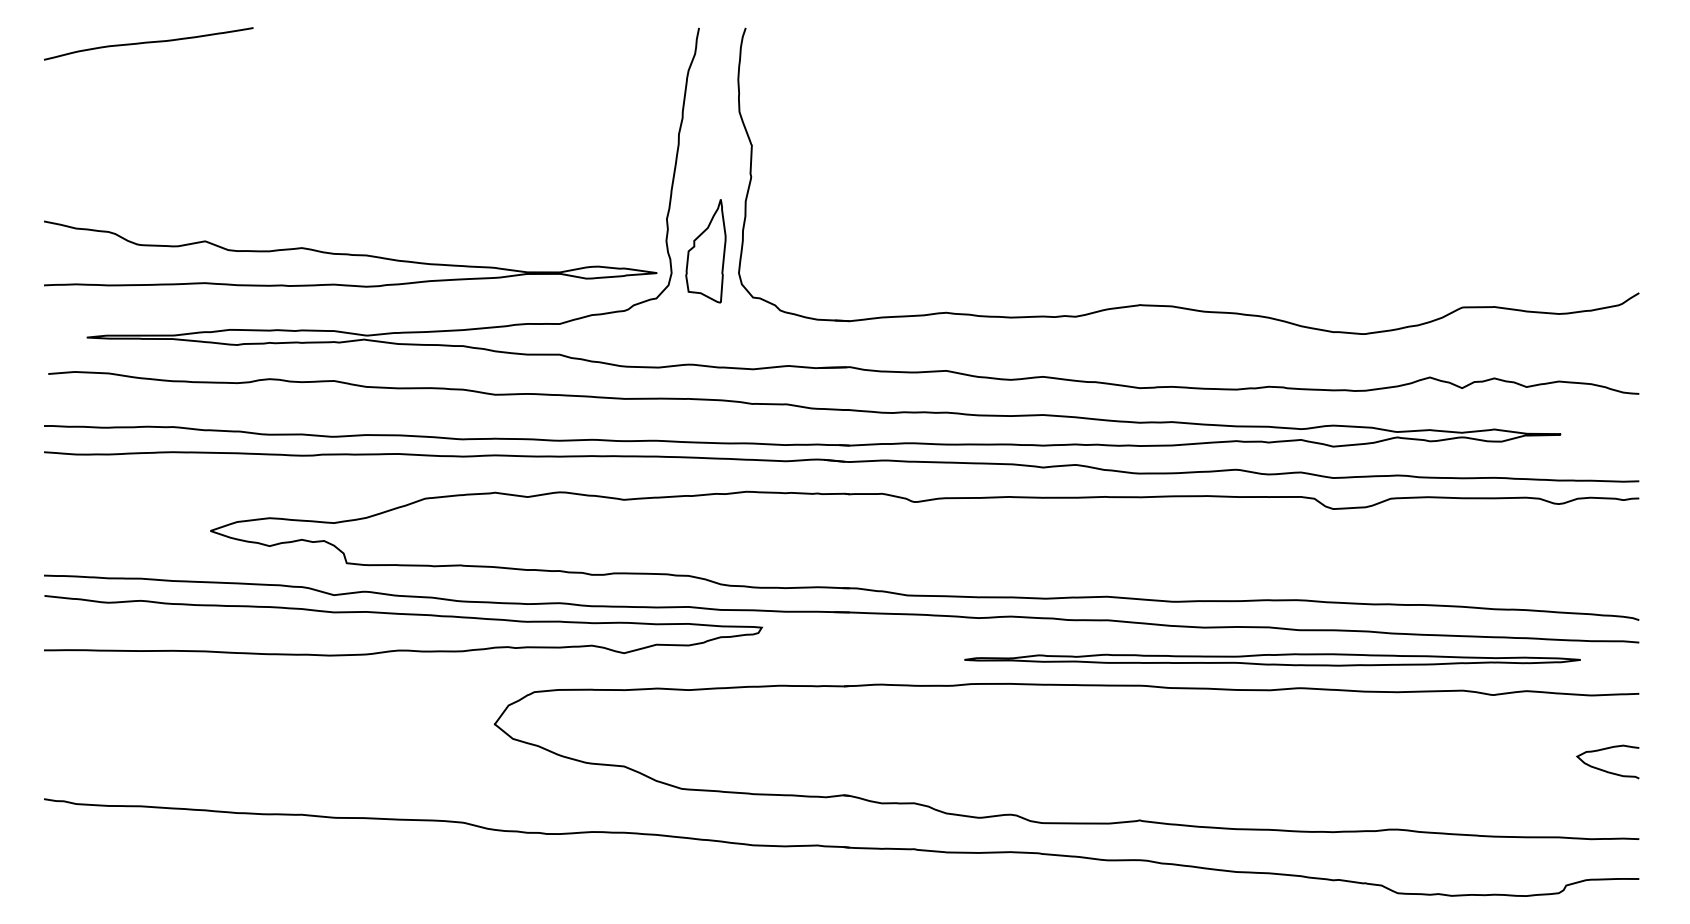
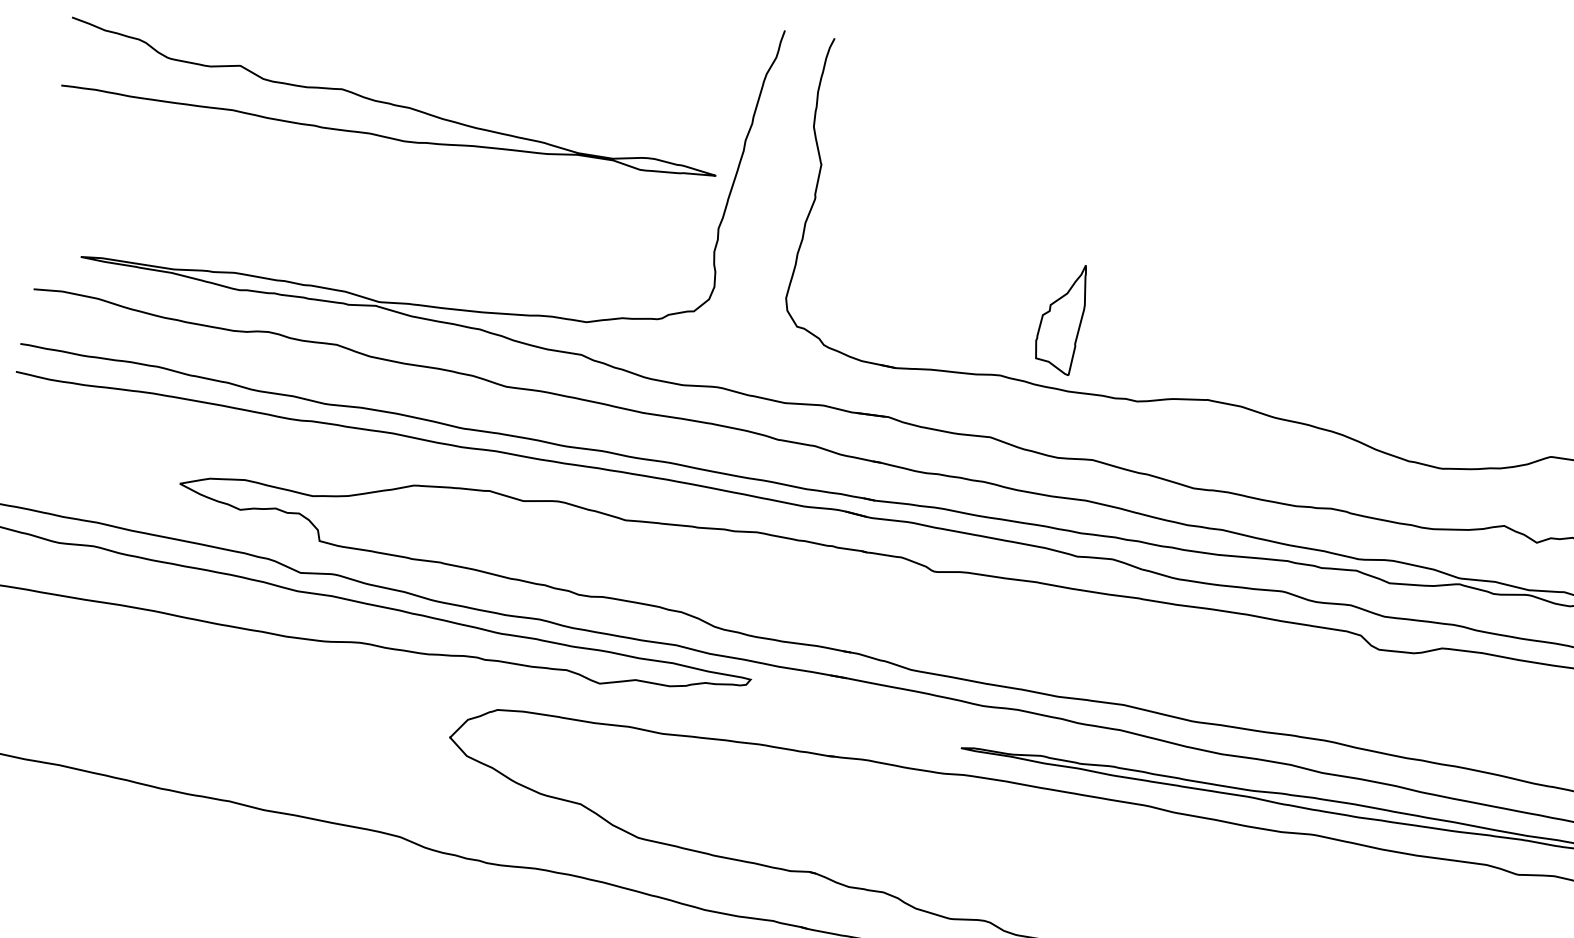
part: (705, 251) -> (1060, 318), moved
curve: (350, 253) -> (393, 103), moved

